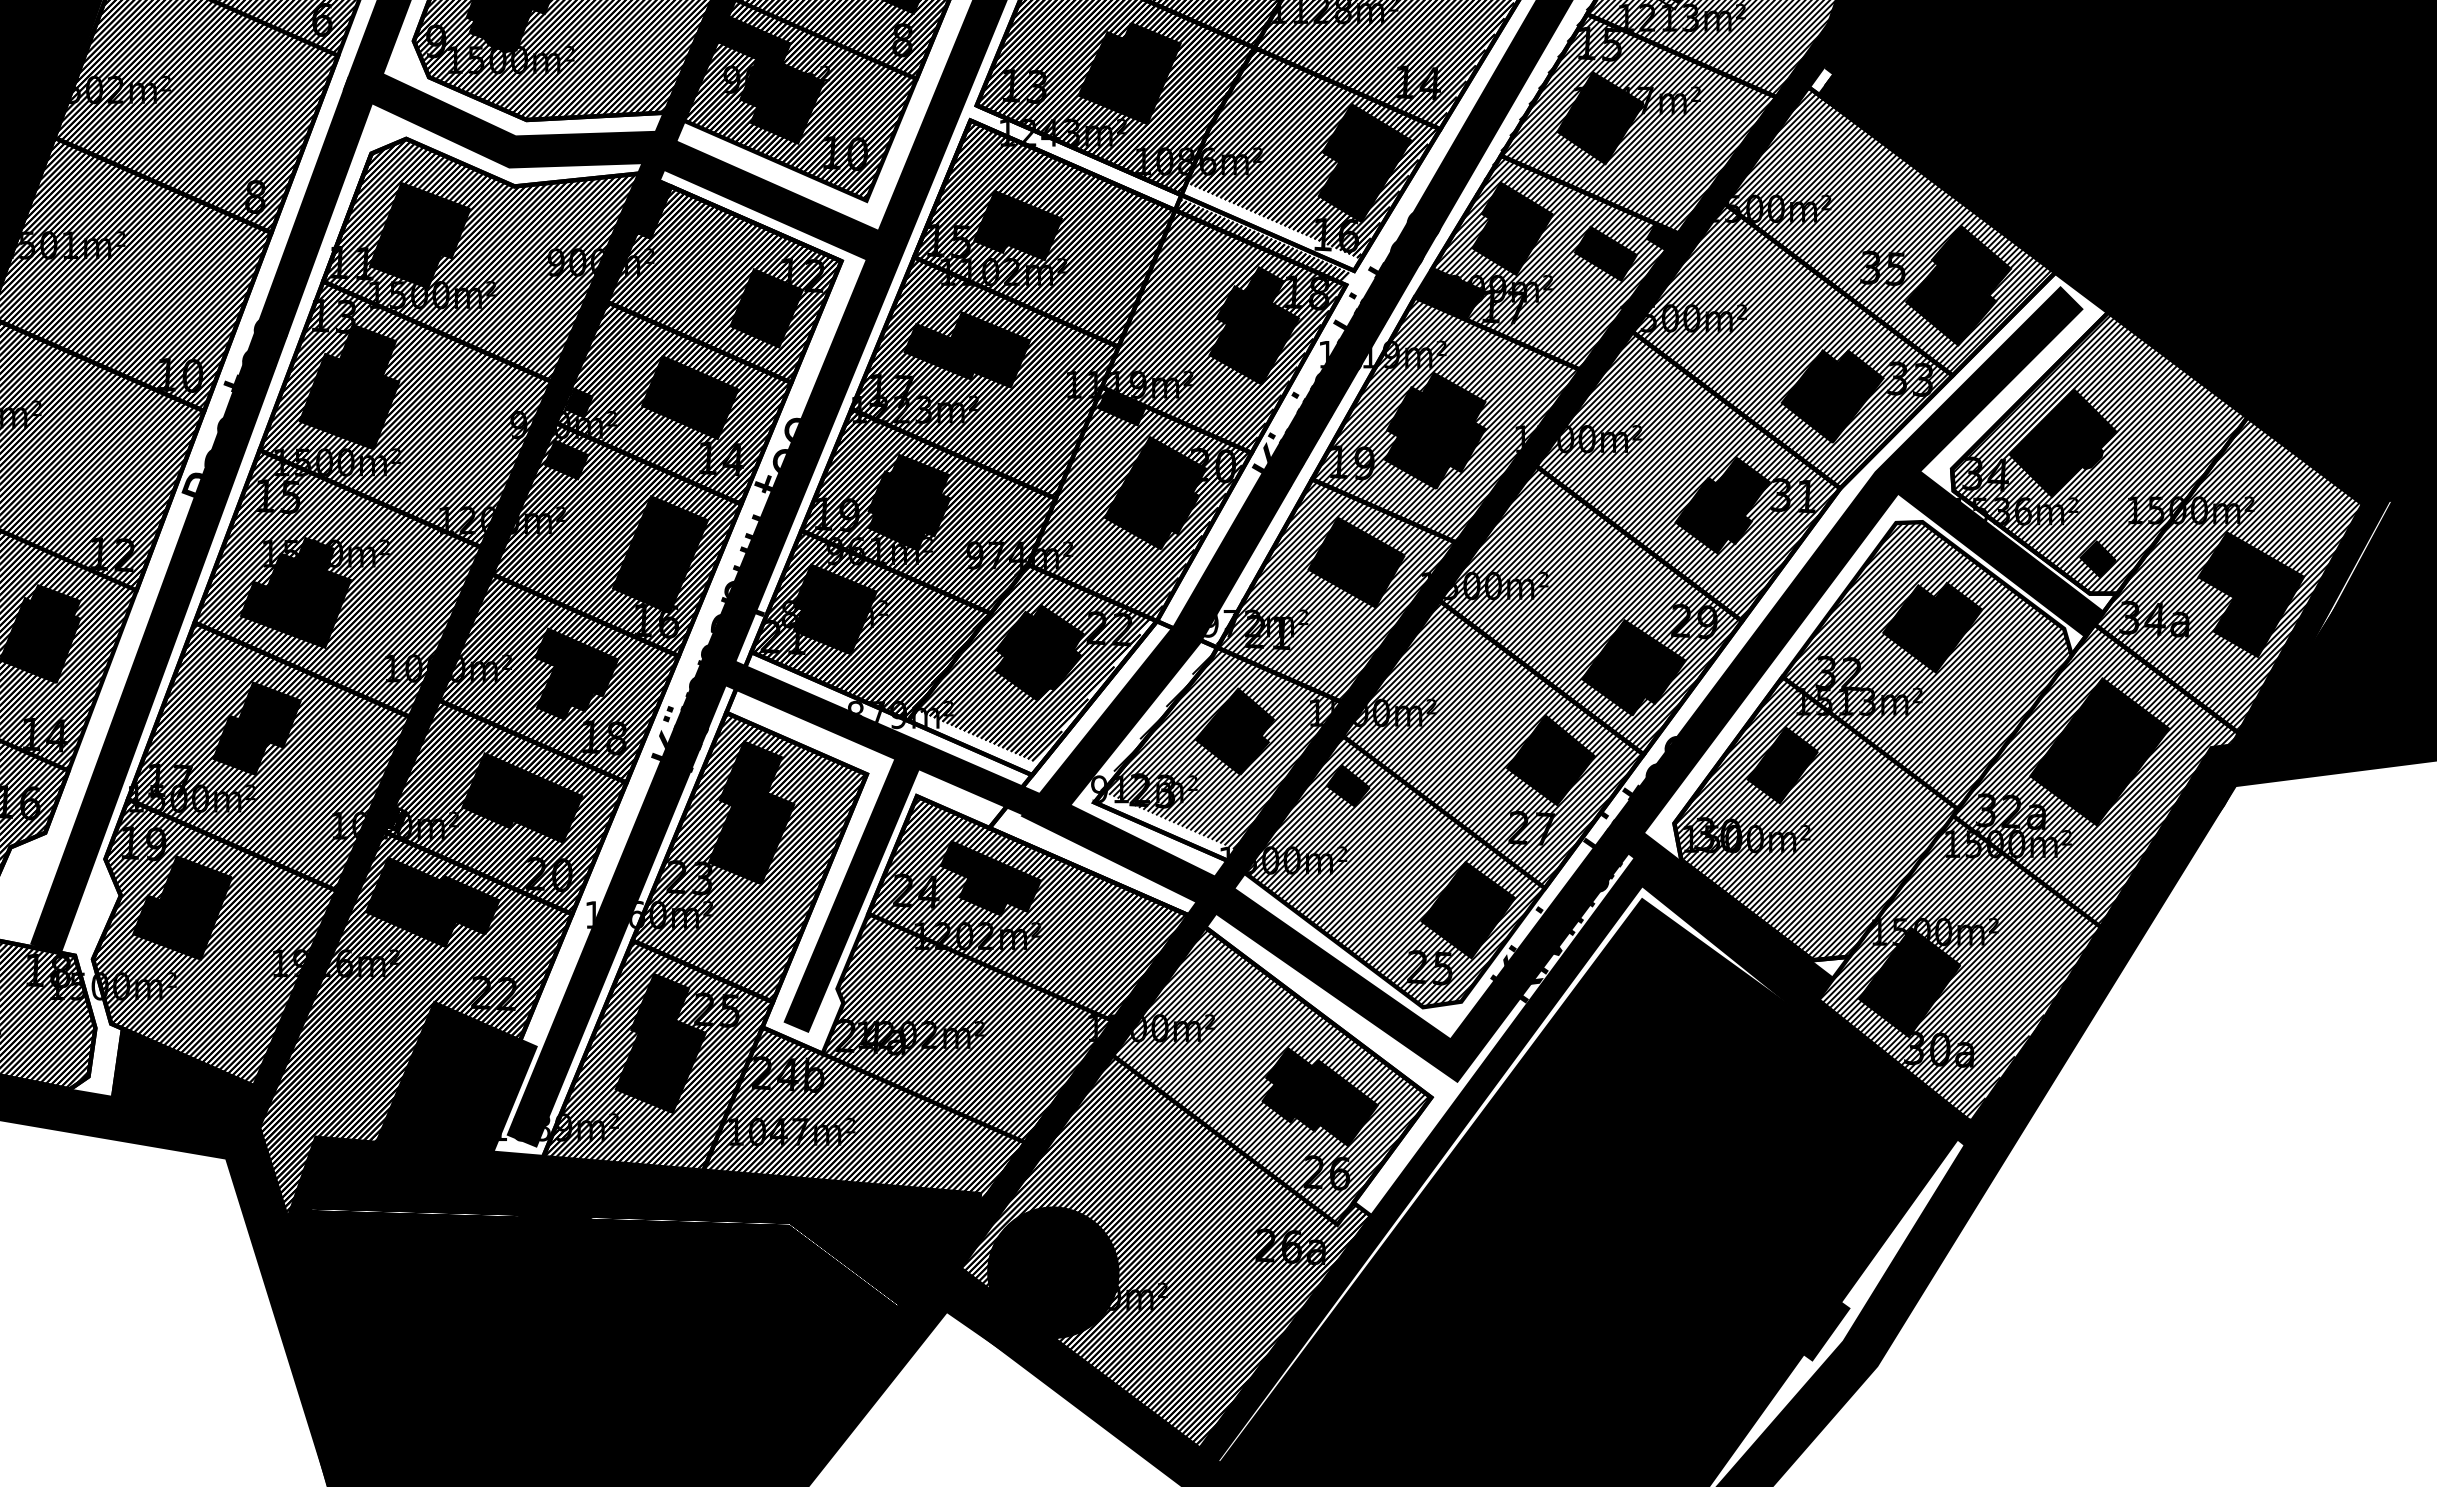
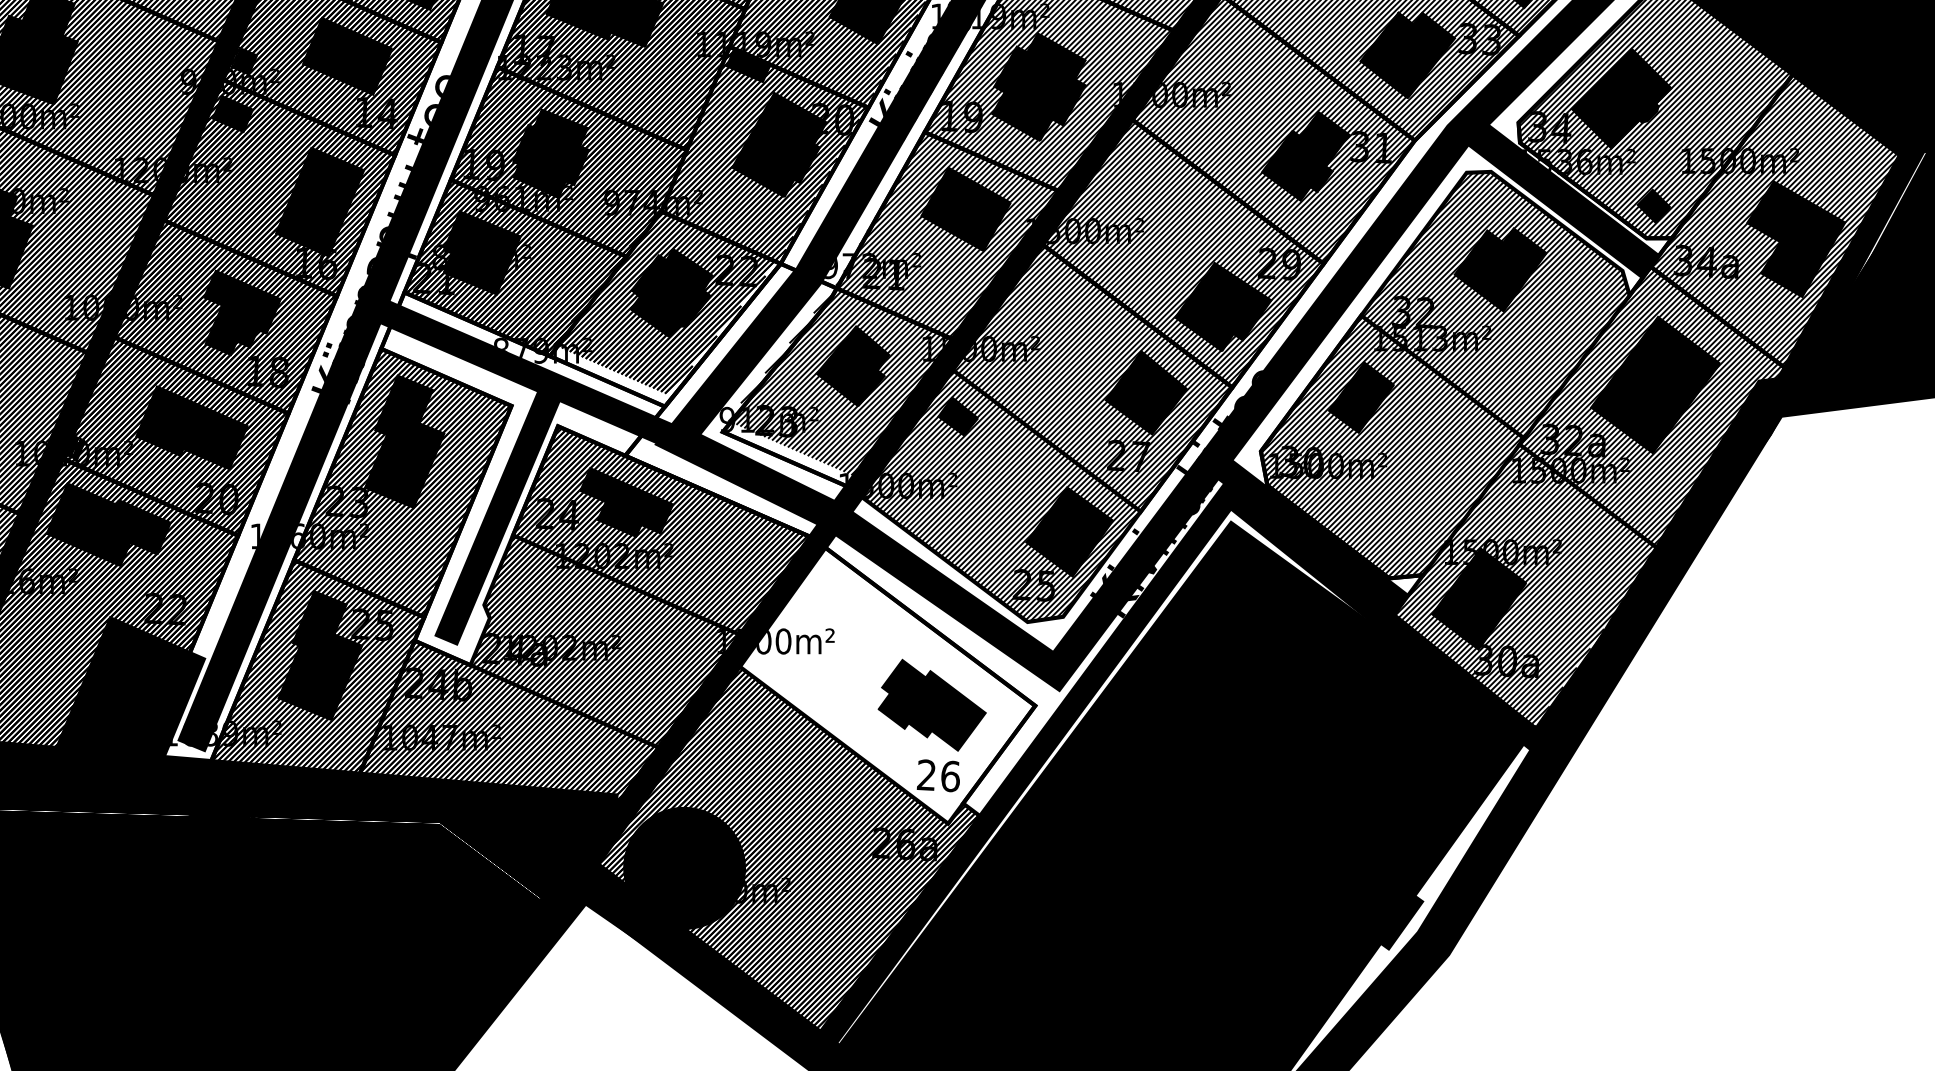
hatch: (1271, 1074) -> (887, 684), removed

